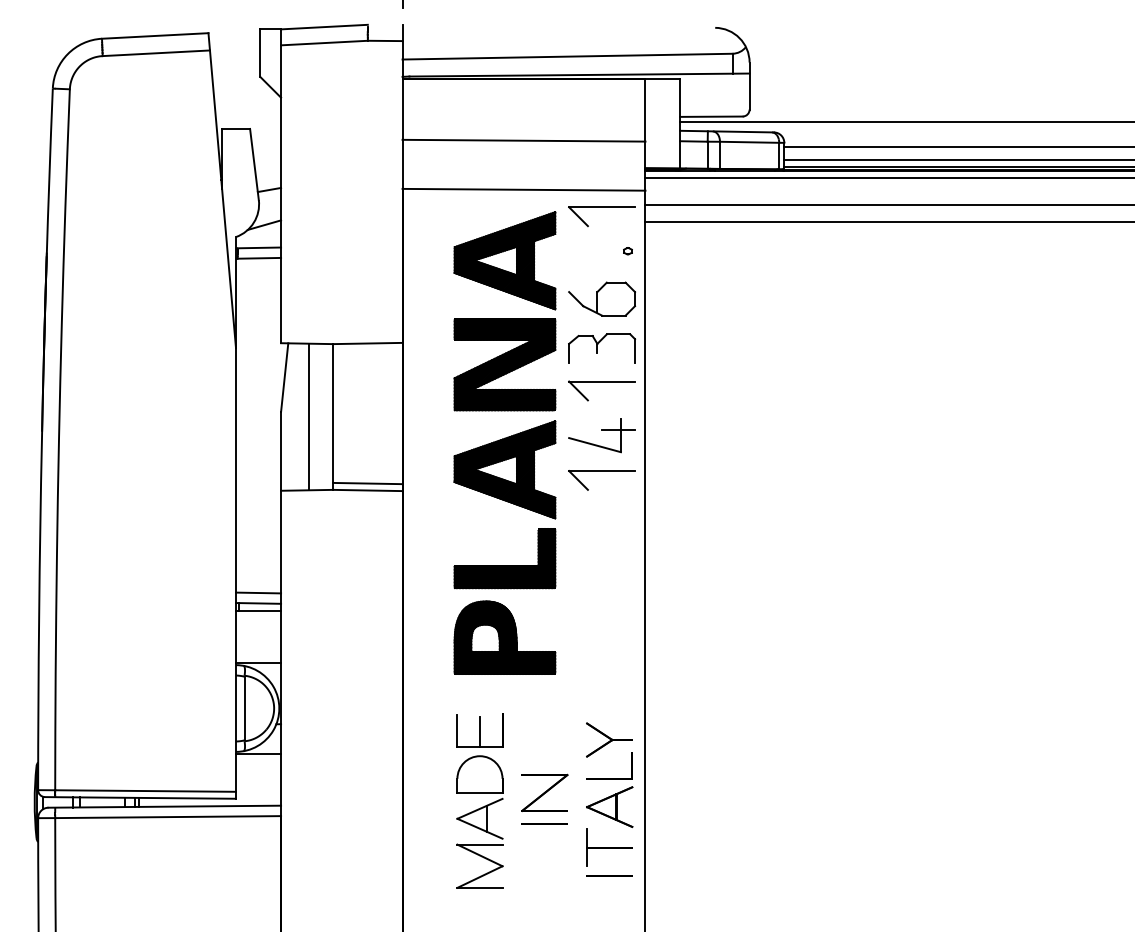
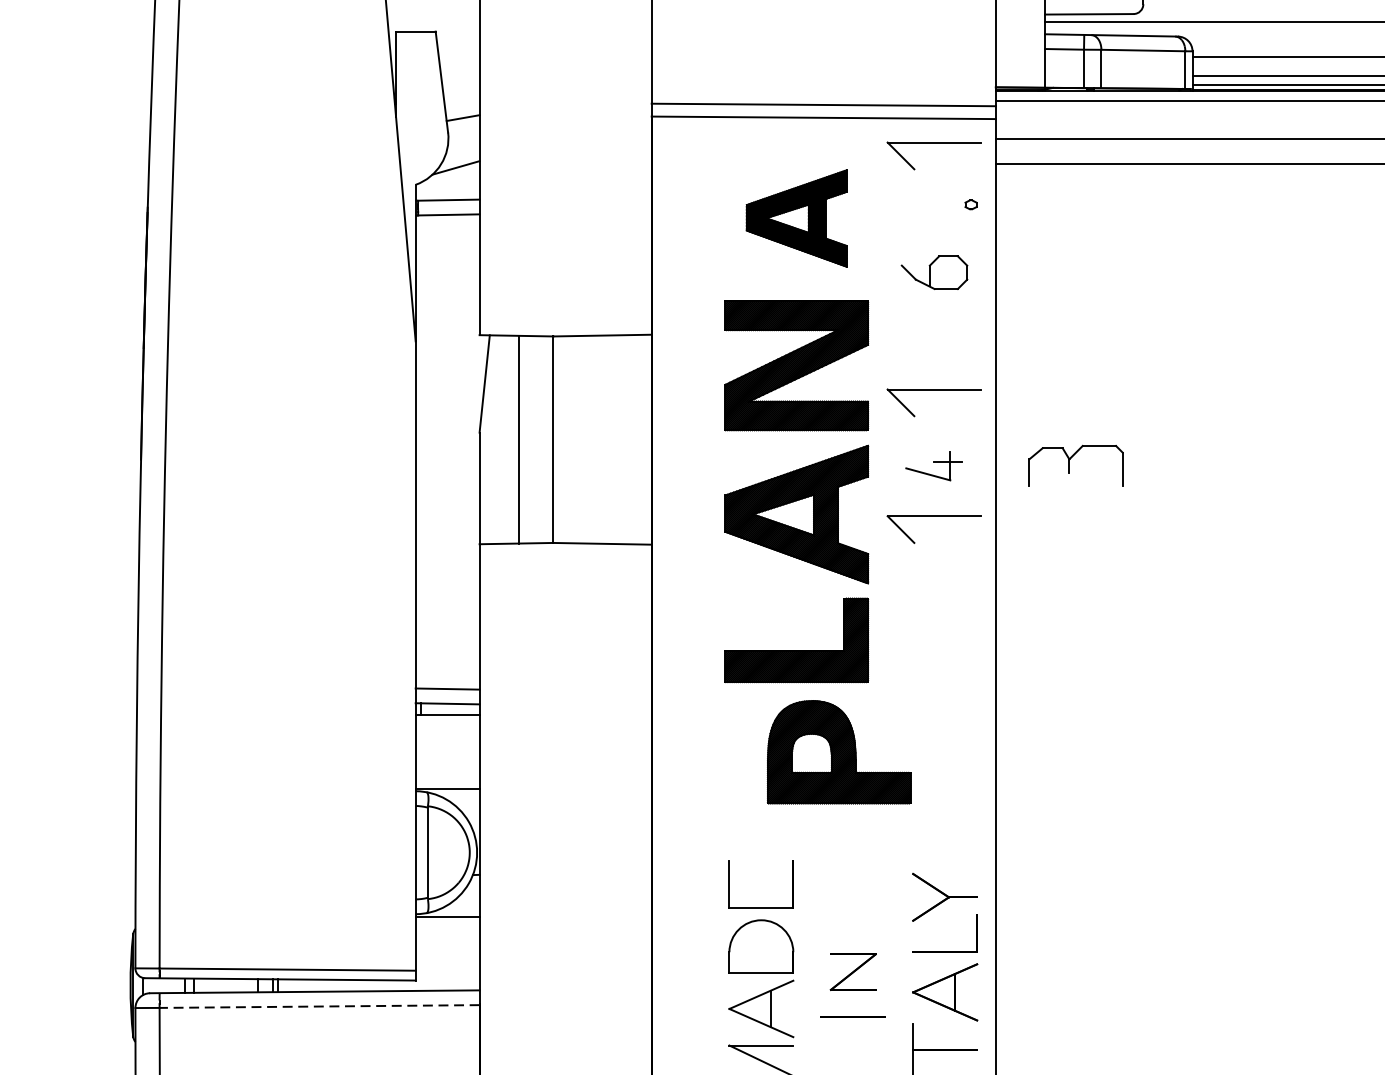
line: (523, 140) -> (823, 104), moved
part: (504, 260) -> (796, 217), size x0.7
part: (602, 298) -> (934, 271), size x0.7
part: (602, 348) -> (1076, 465), moved
part: (601, 435) -> (933, 465), size x0.6
line: (367, 483) -> (602, 533), removed
part: (504, 637) -> (838, 752), moved
line: (479, 731) -> (760, 885), removed
part: (544, 792) -> (852, 971), size x0.7
line: (168, 817) -> (320, 1007), solid -> dashed

